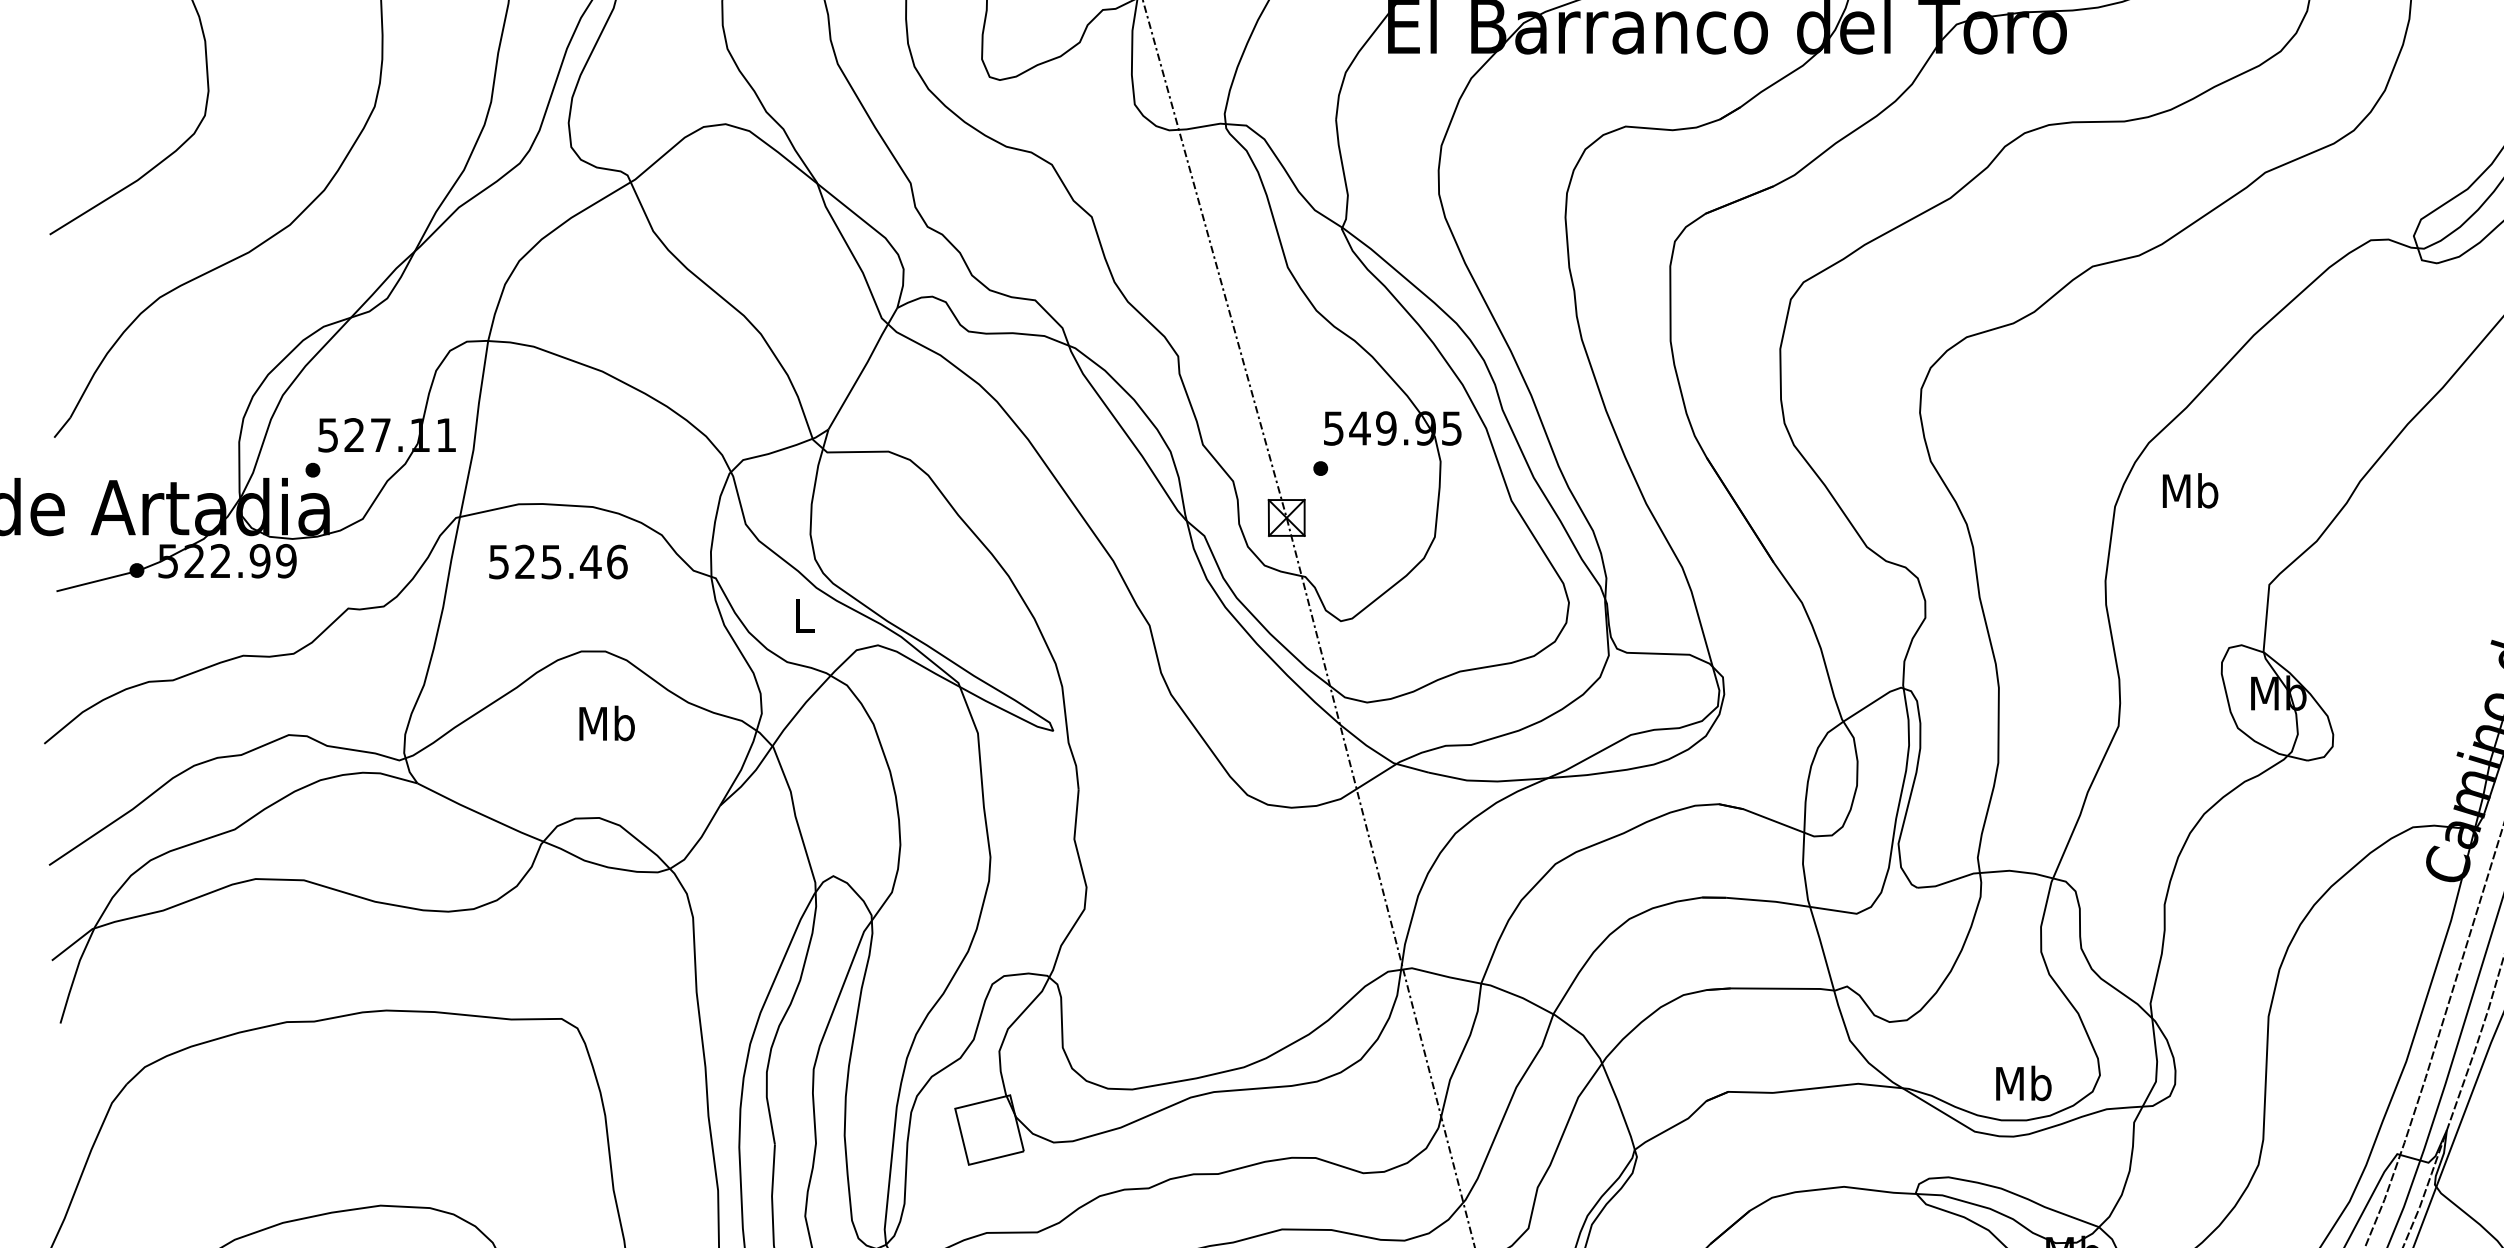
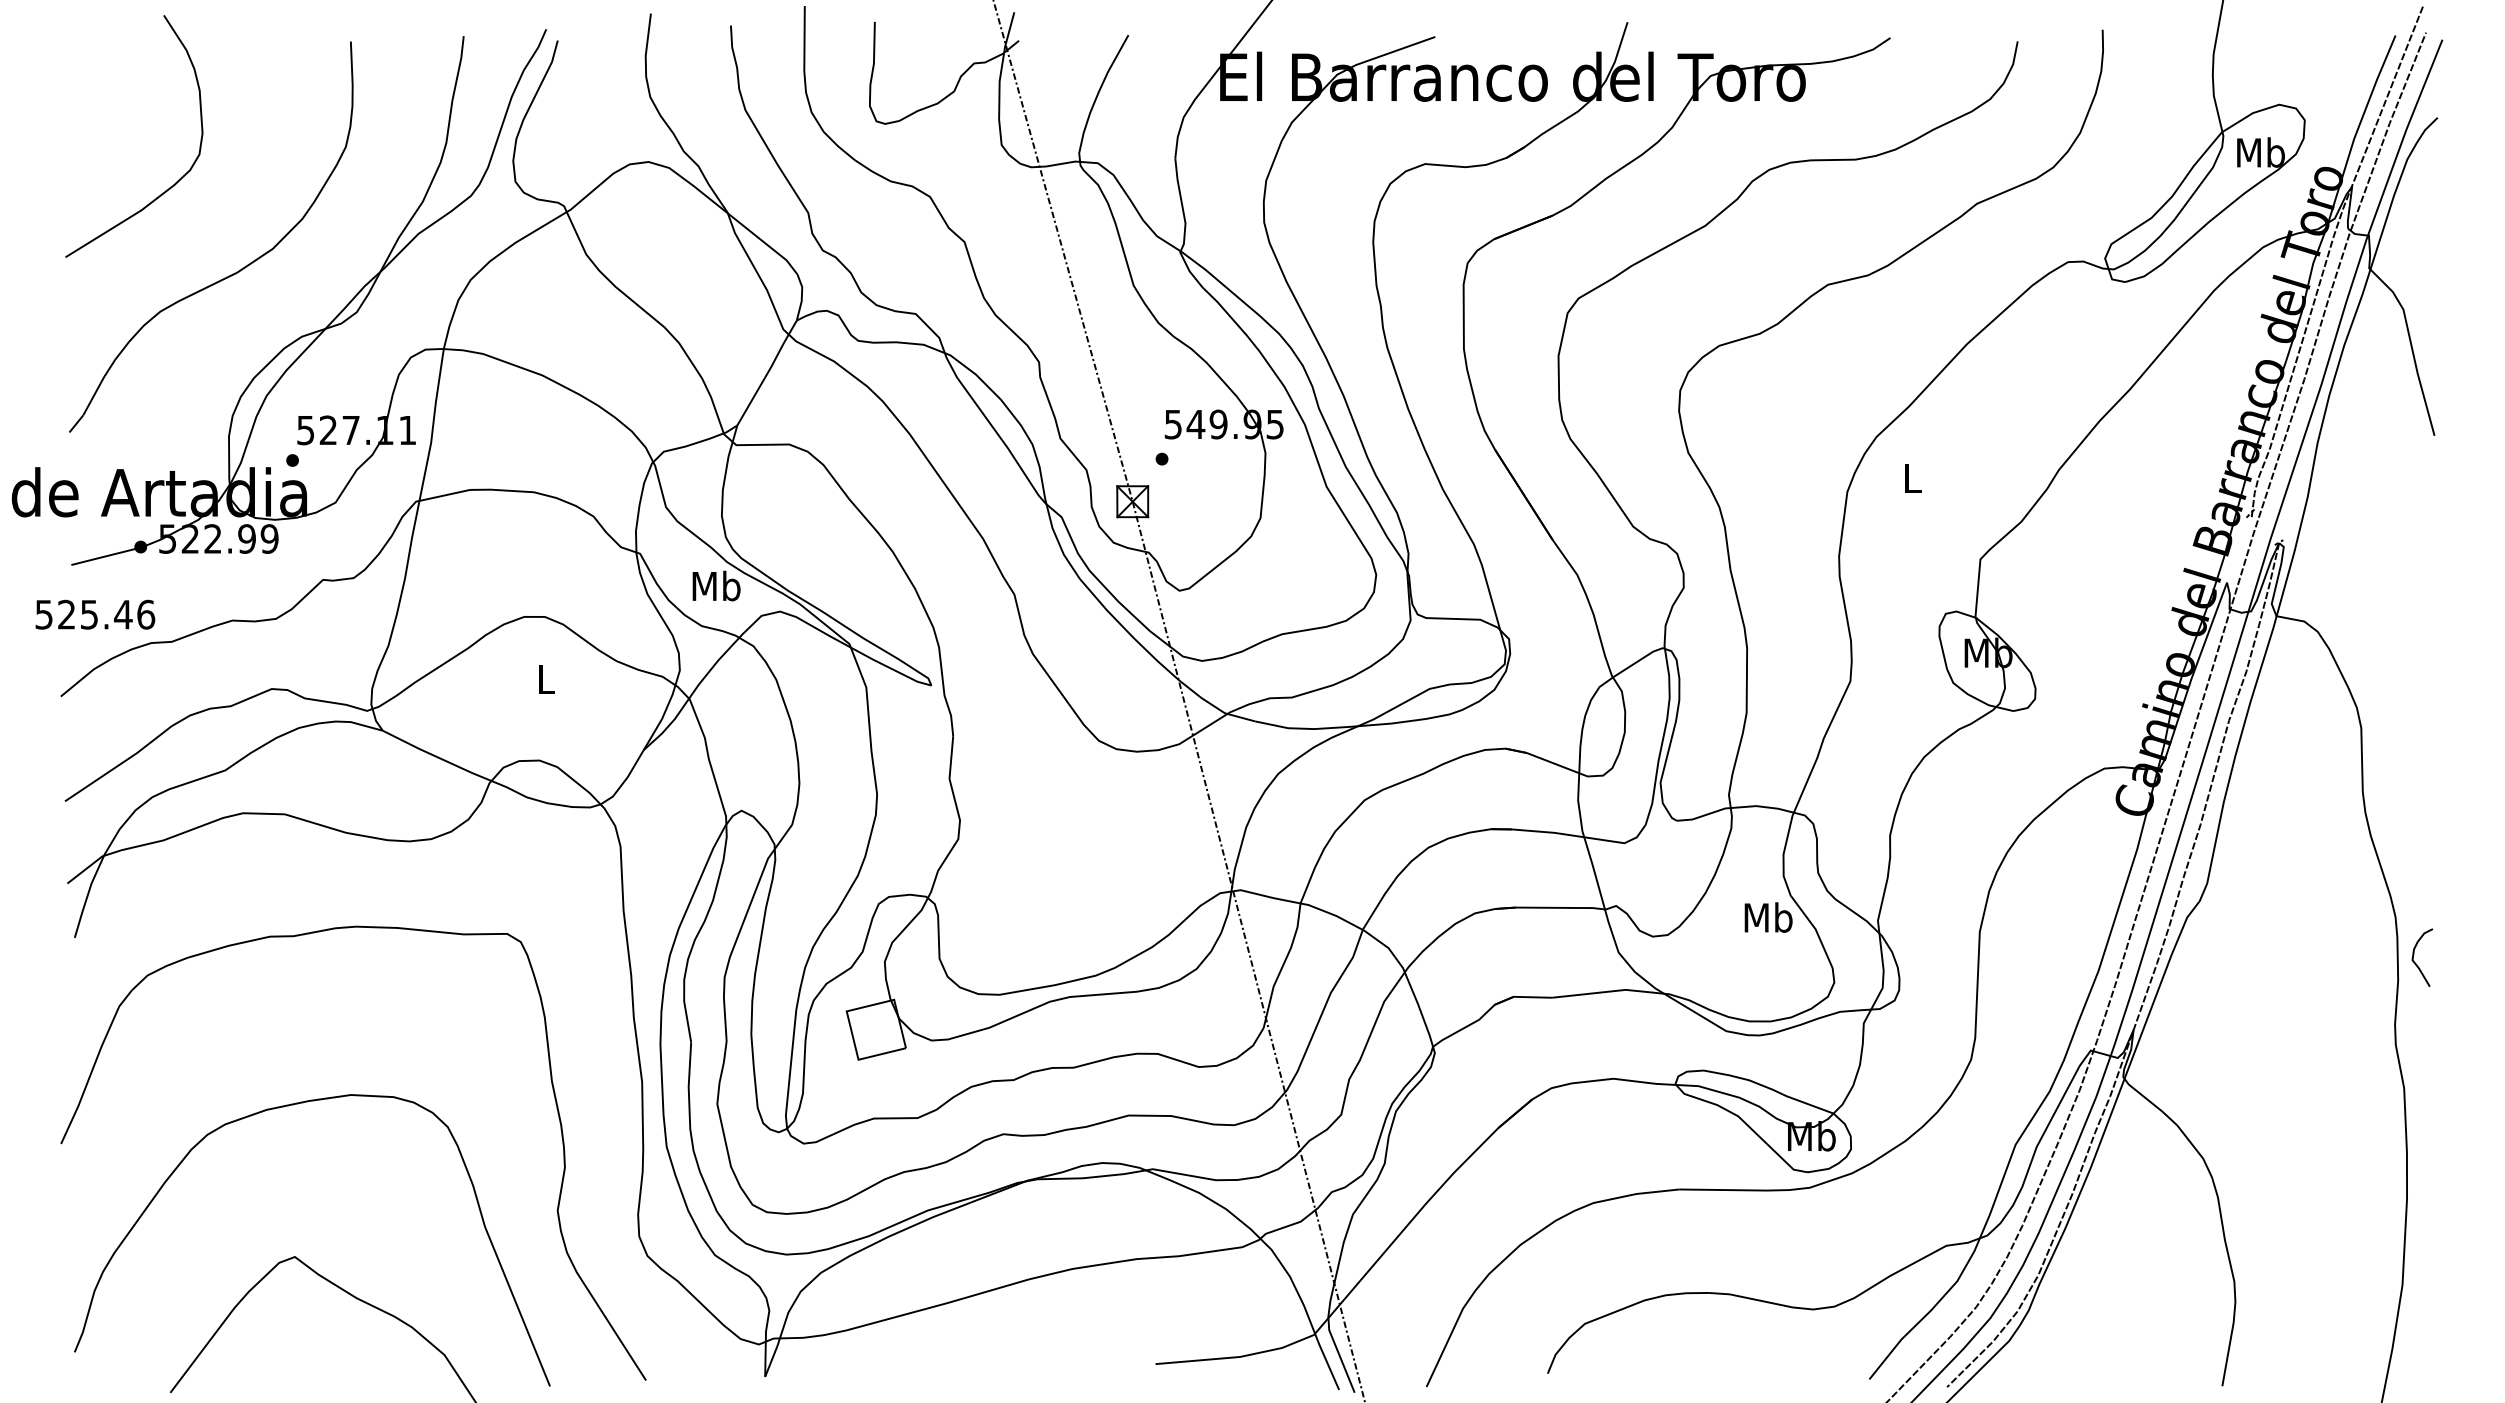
text: (2190, 491) -> (1912, 478), Mb -> L
text: (558, 561) -> (95, 614), moved
text: (804, 615) -> (716, 585), L -> Mb
text: (607, 722) -> (546, 678), Mb -> L
text: (2023, 1083) -> (1768, 917), moved

